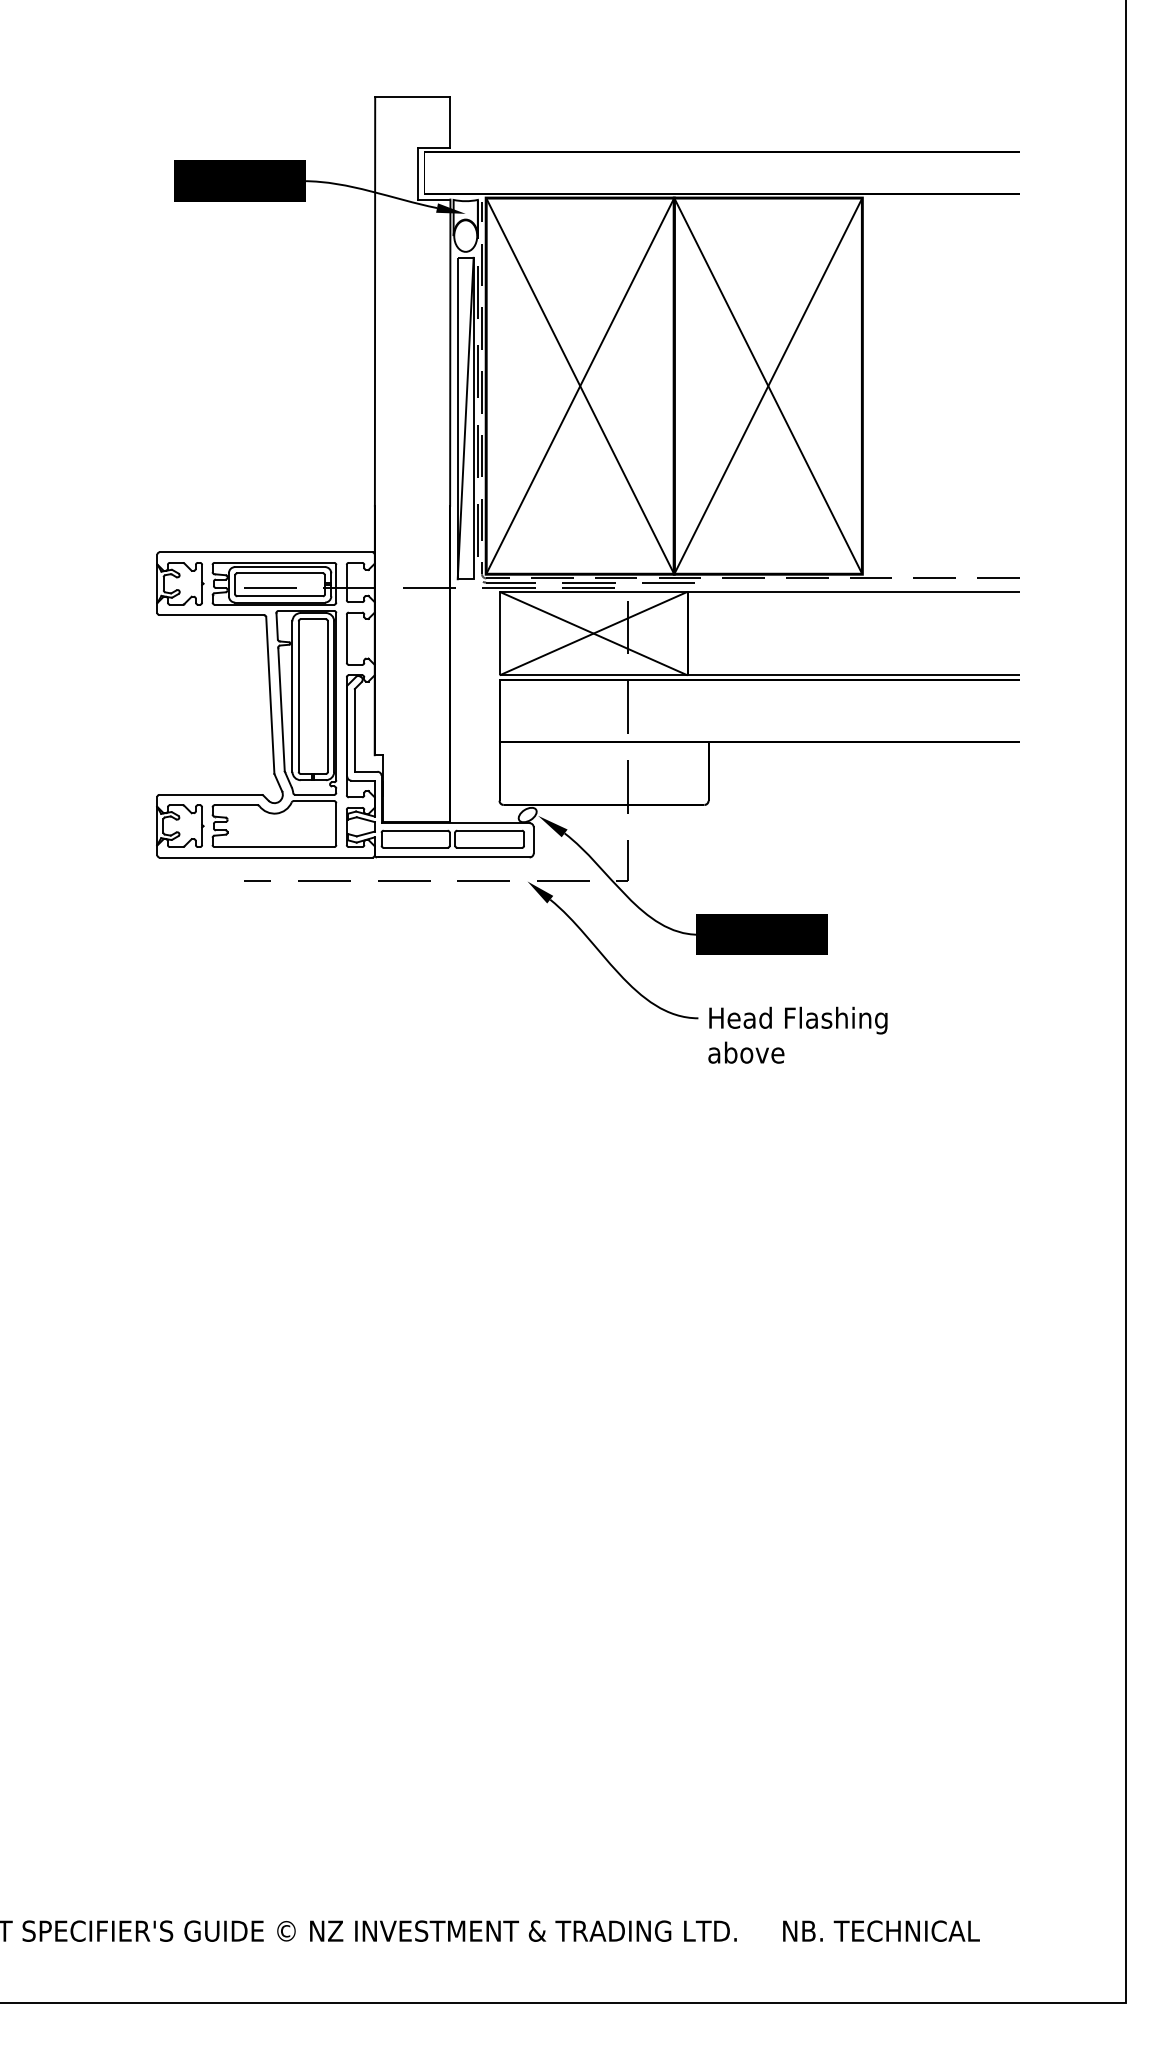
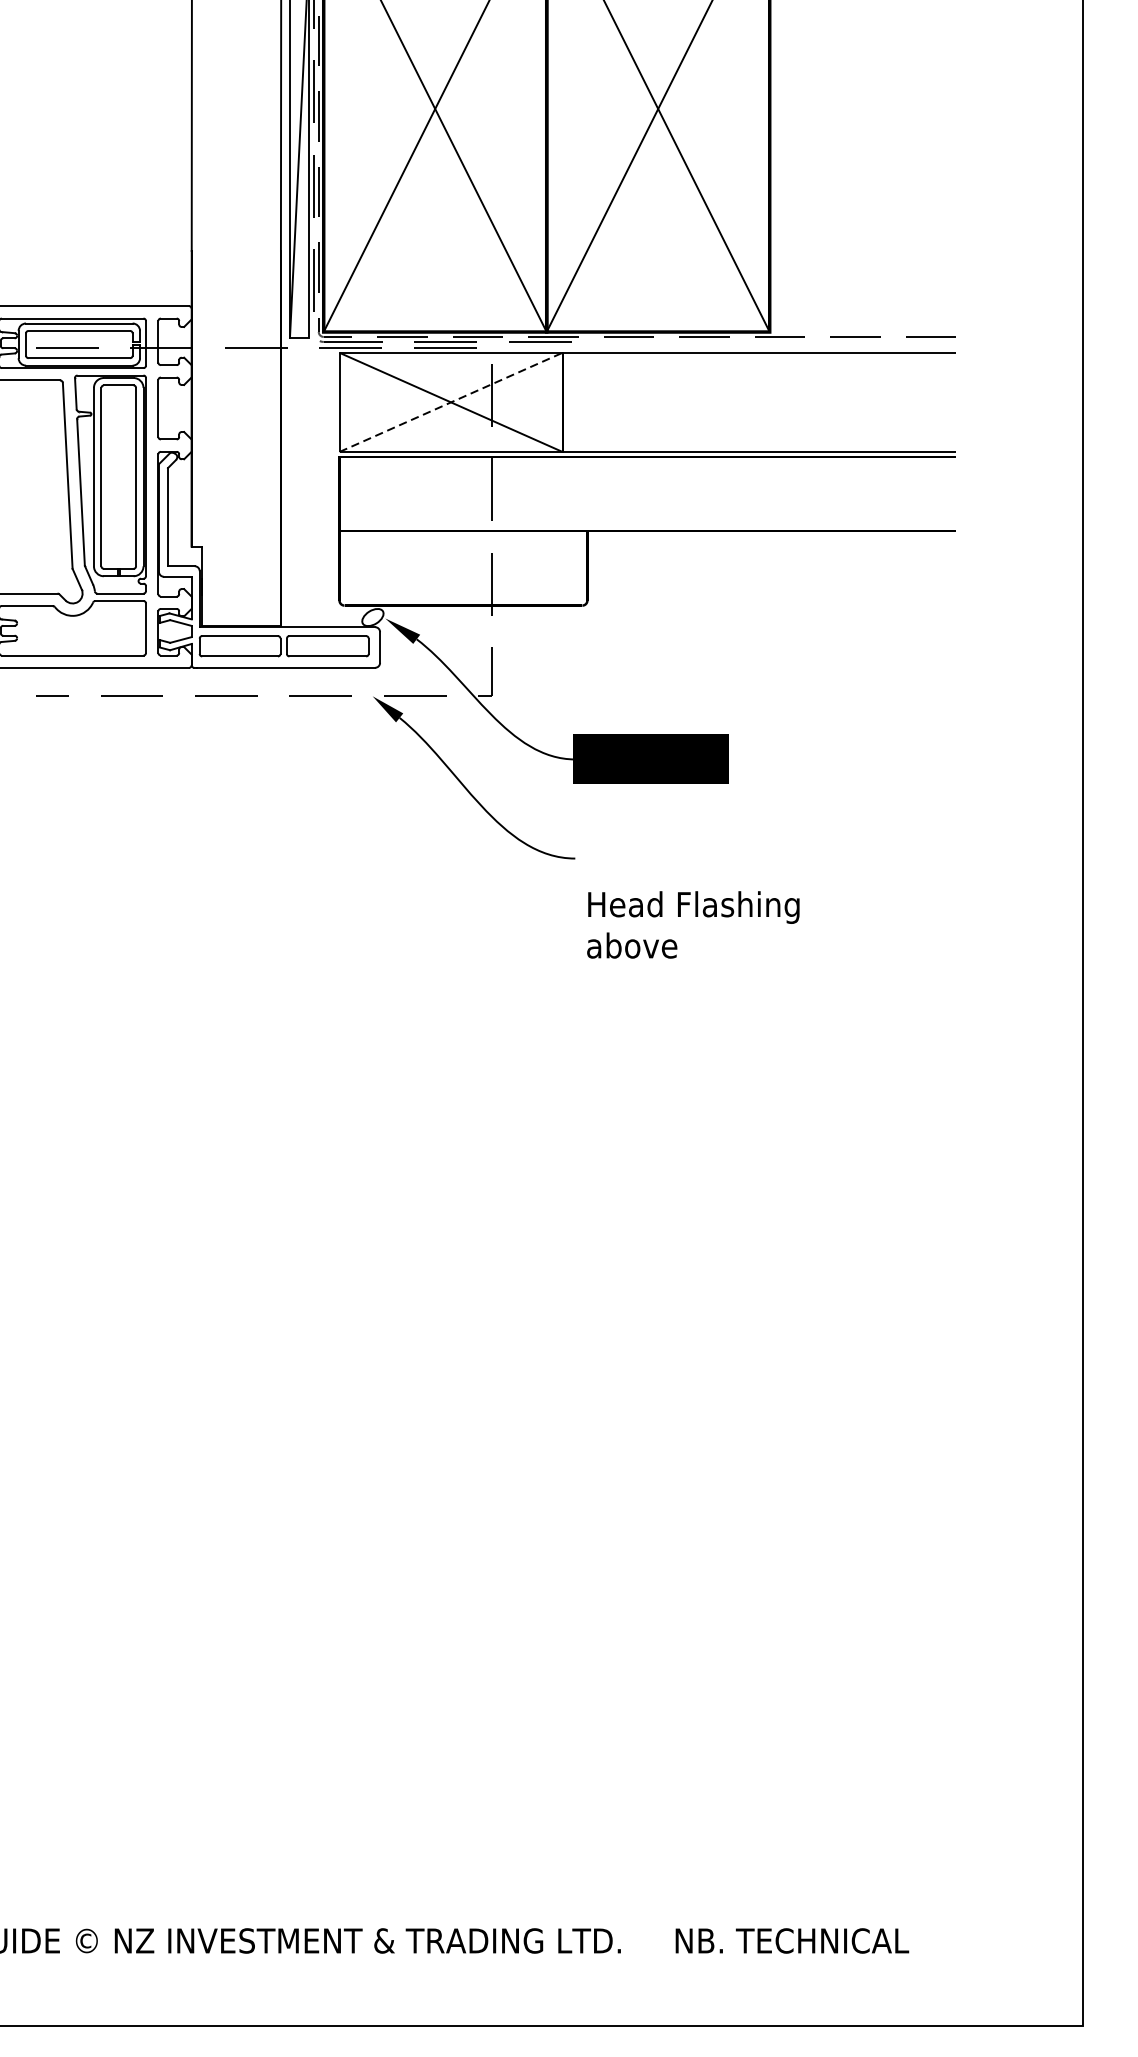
line: (593, 633) -> (450, 402), solid -> dashed
text: (797, 1034) -> (692, 923), moved

